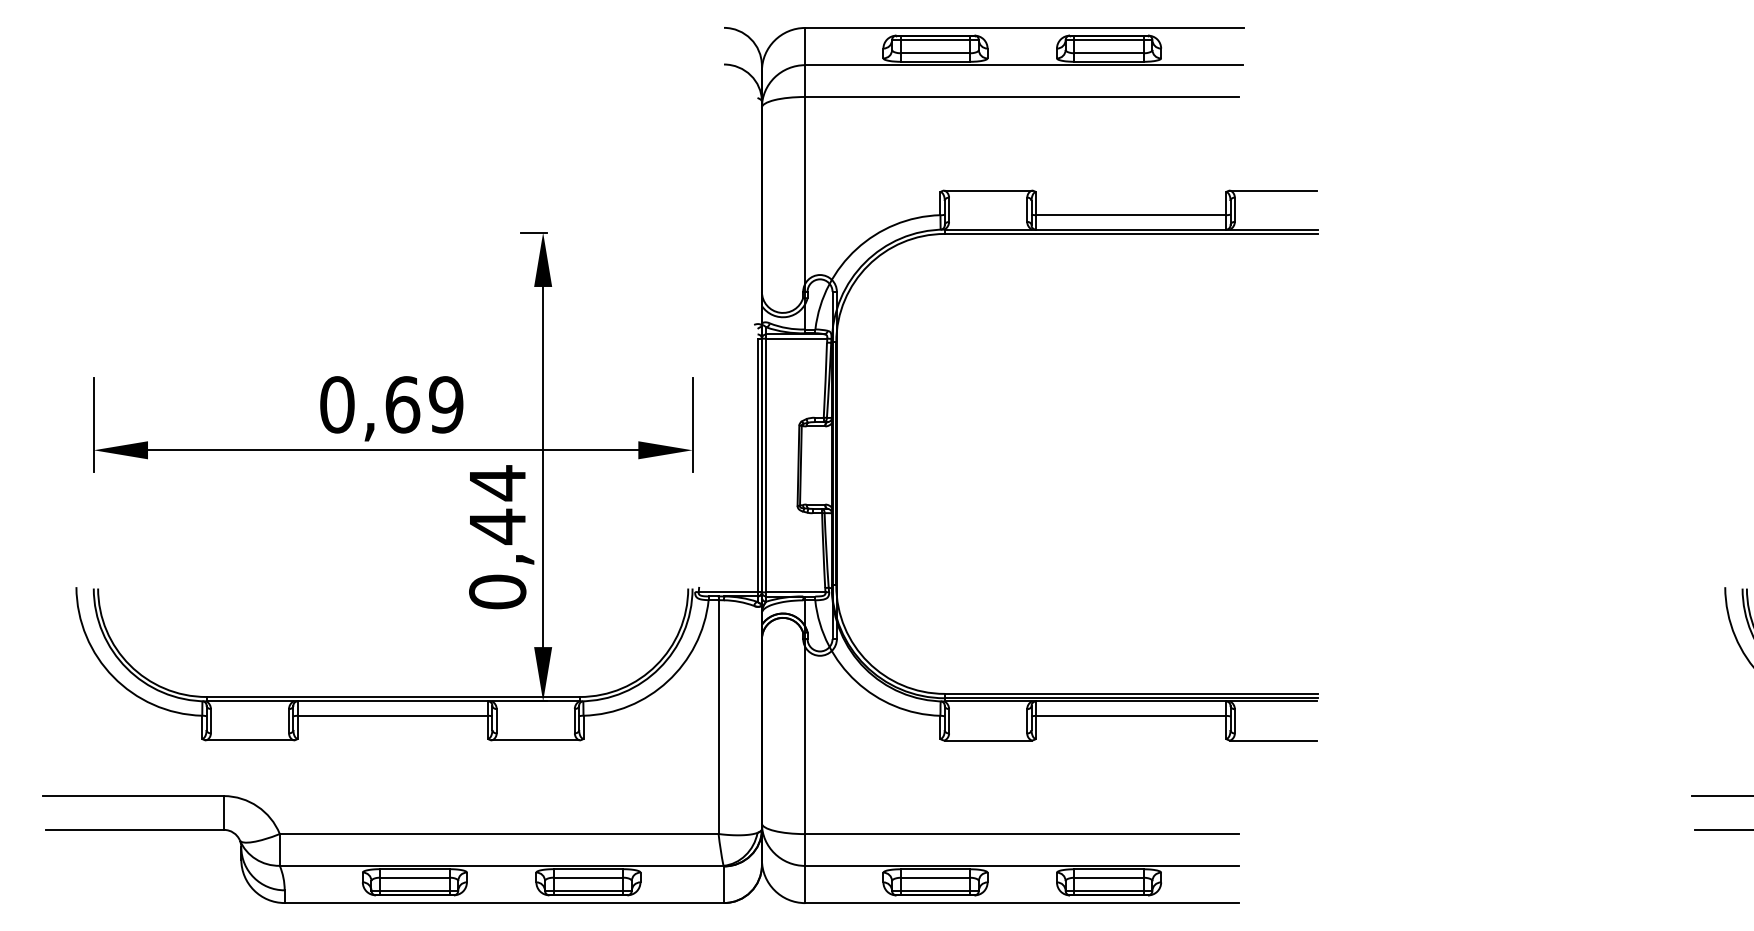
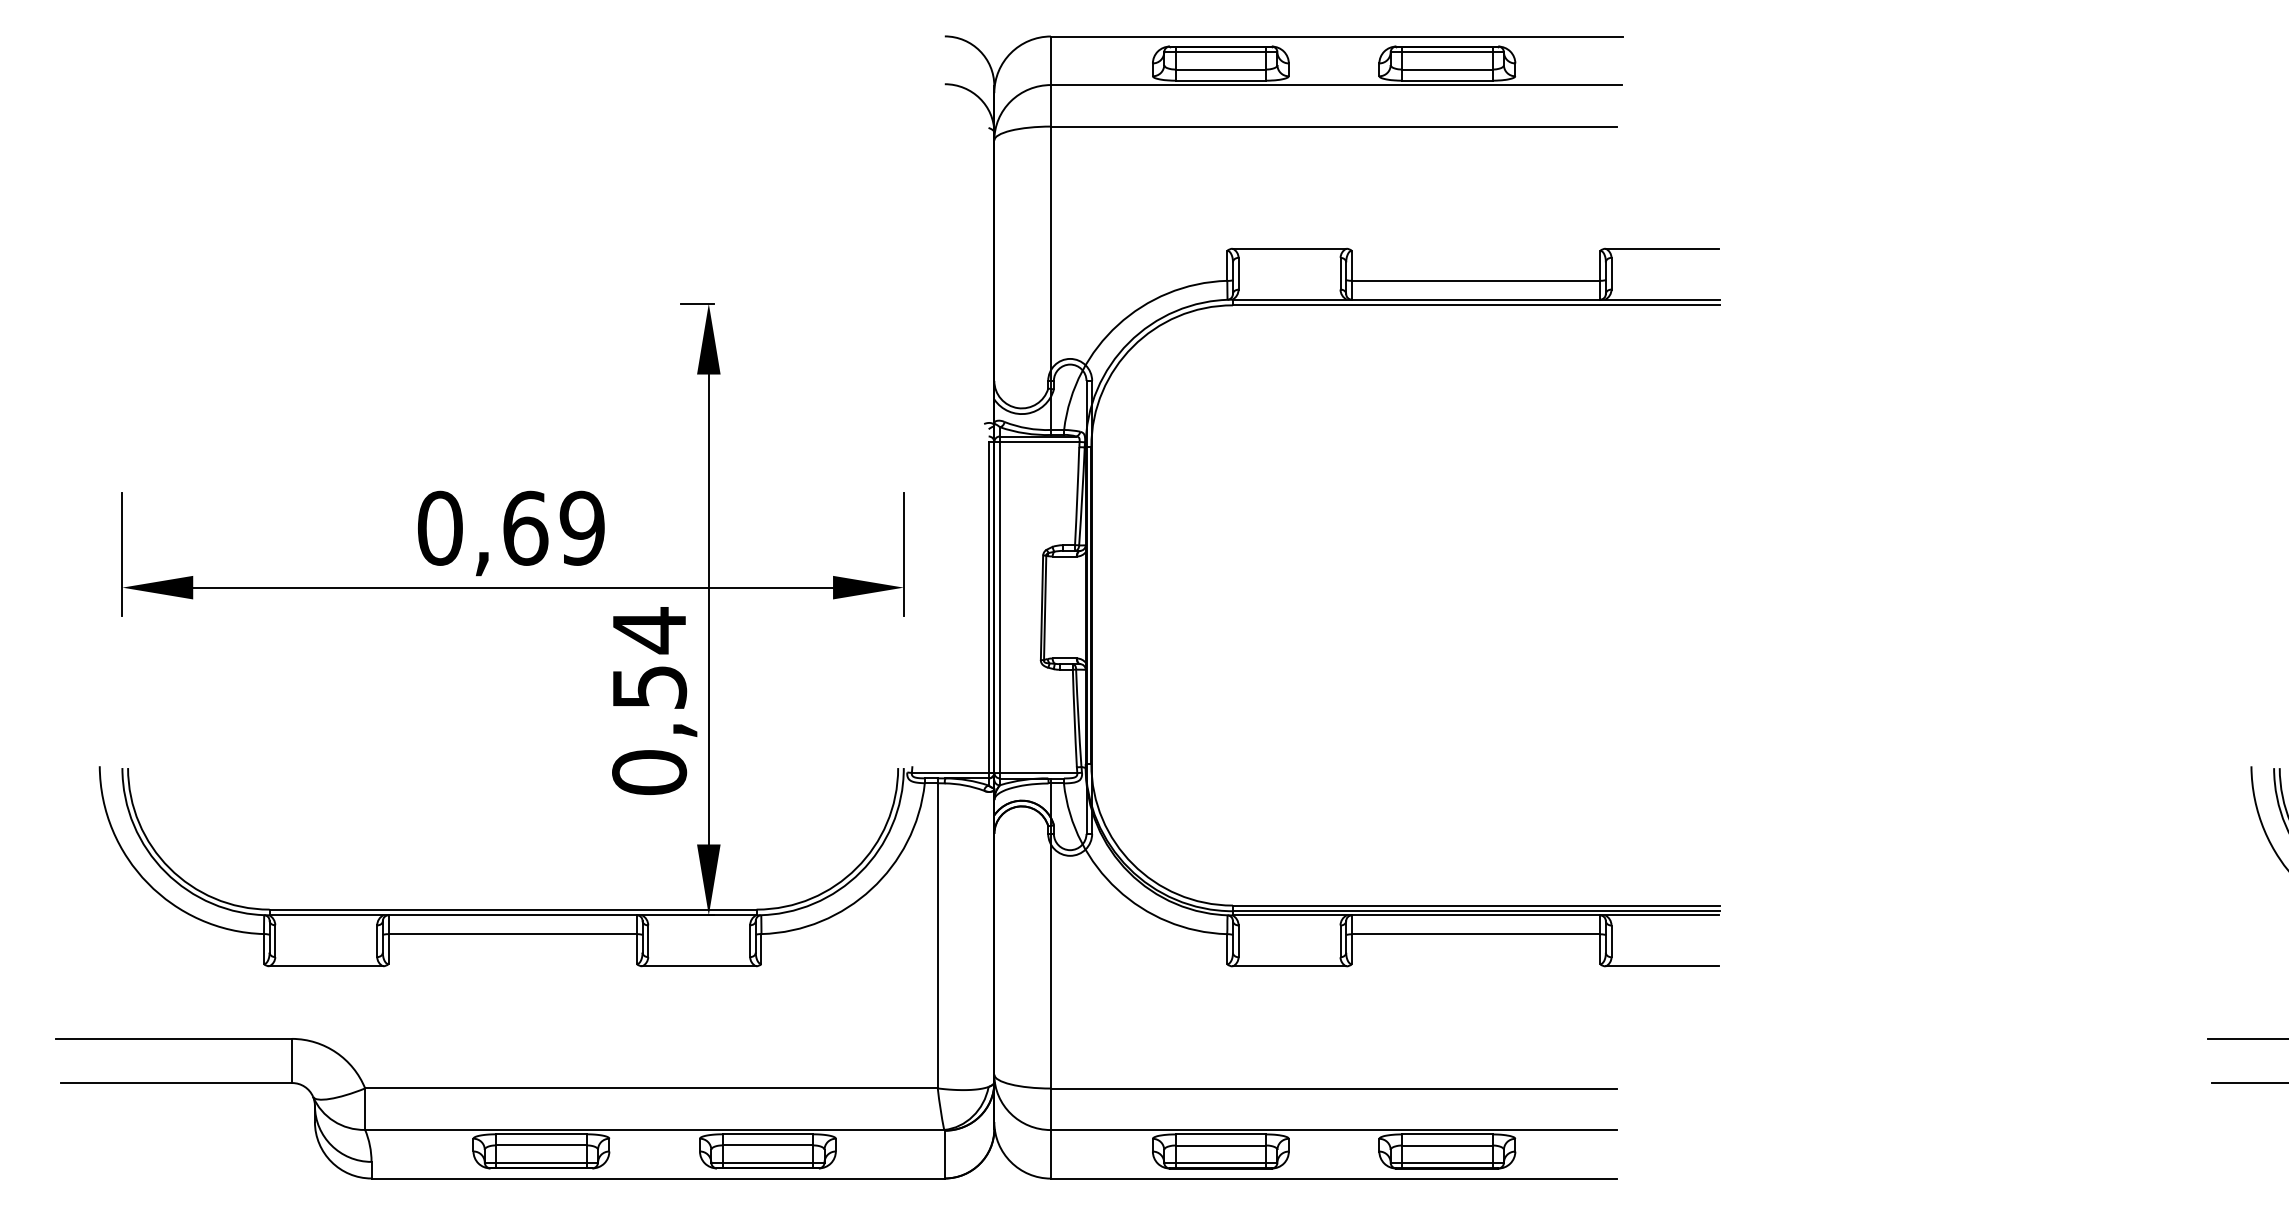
text: (498, 526) -> (650, 687), 0,44 -> 0,54

